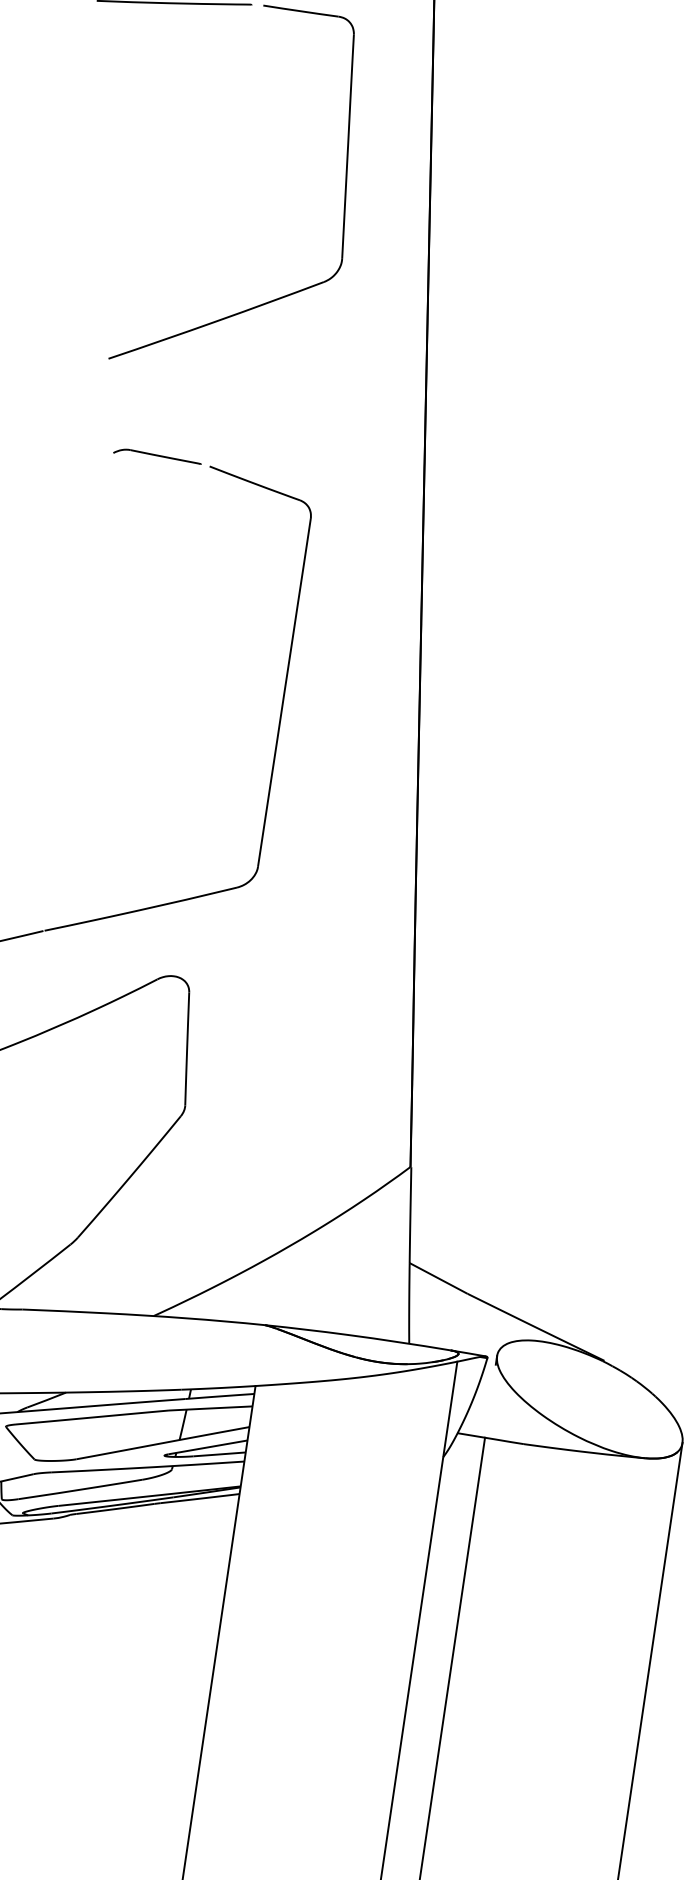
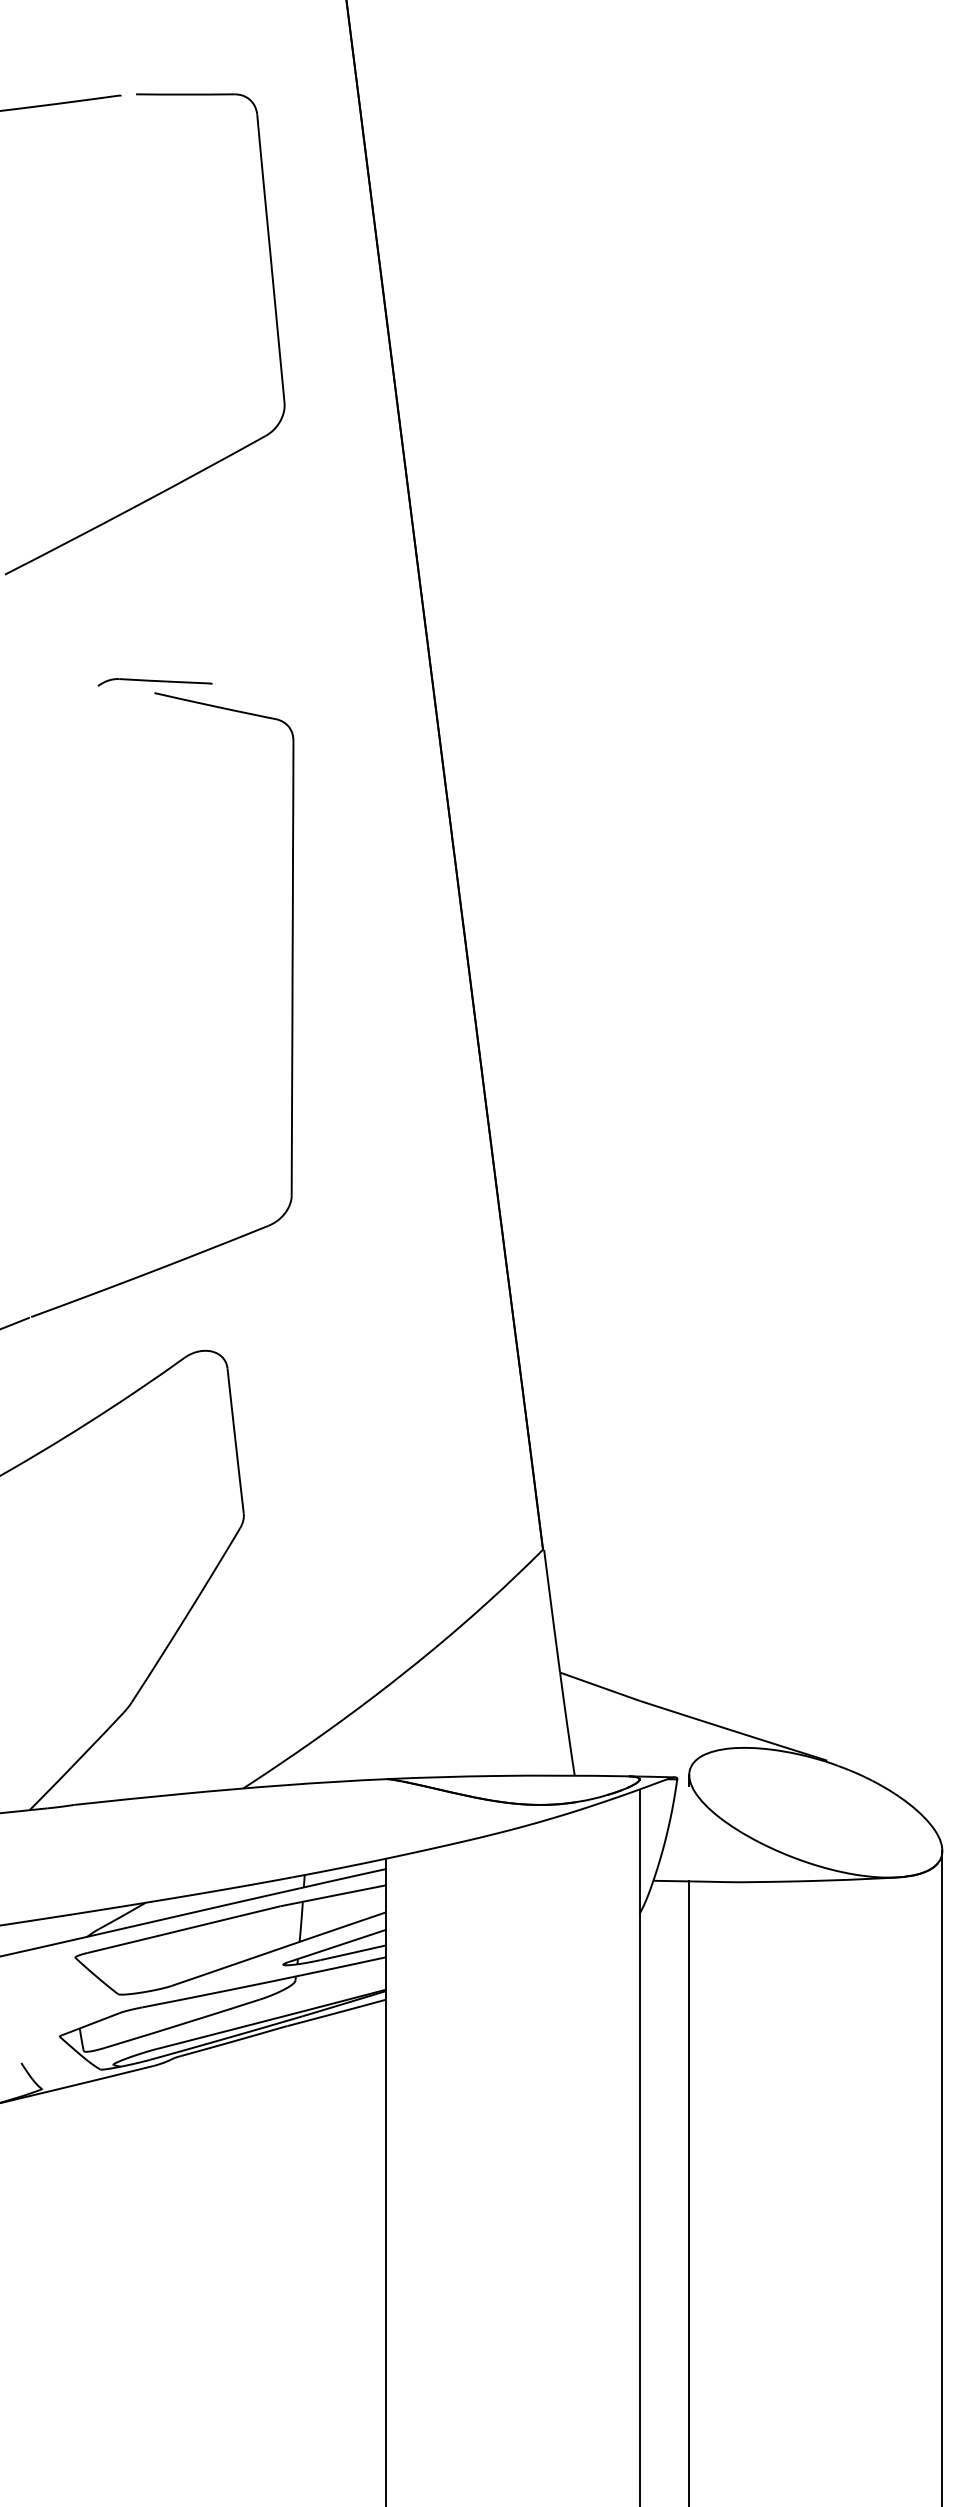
part: (157, 456) -> (154, 682), moved

